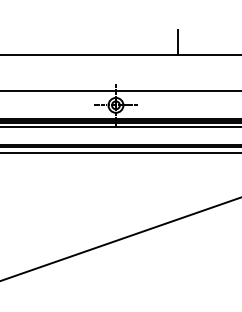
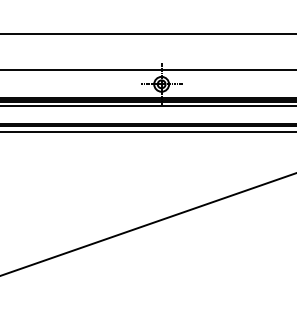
line: (178, 42) -> (224, 21), removed

